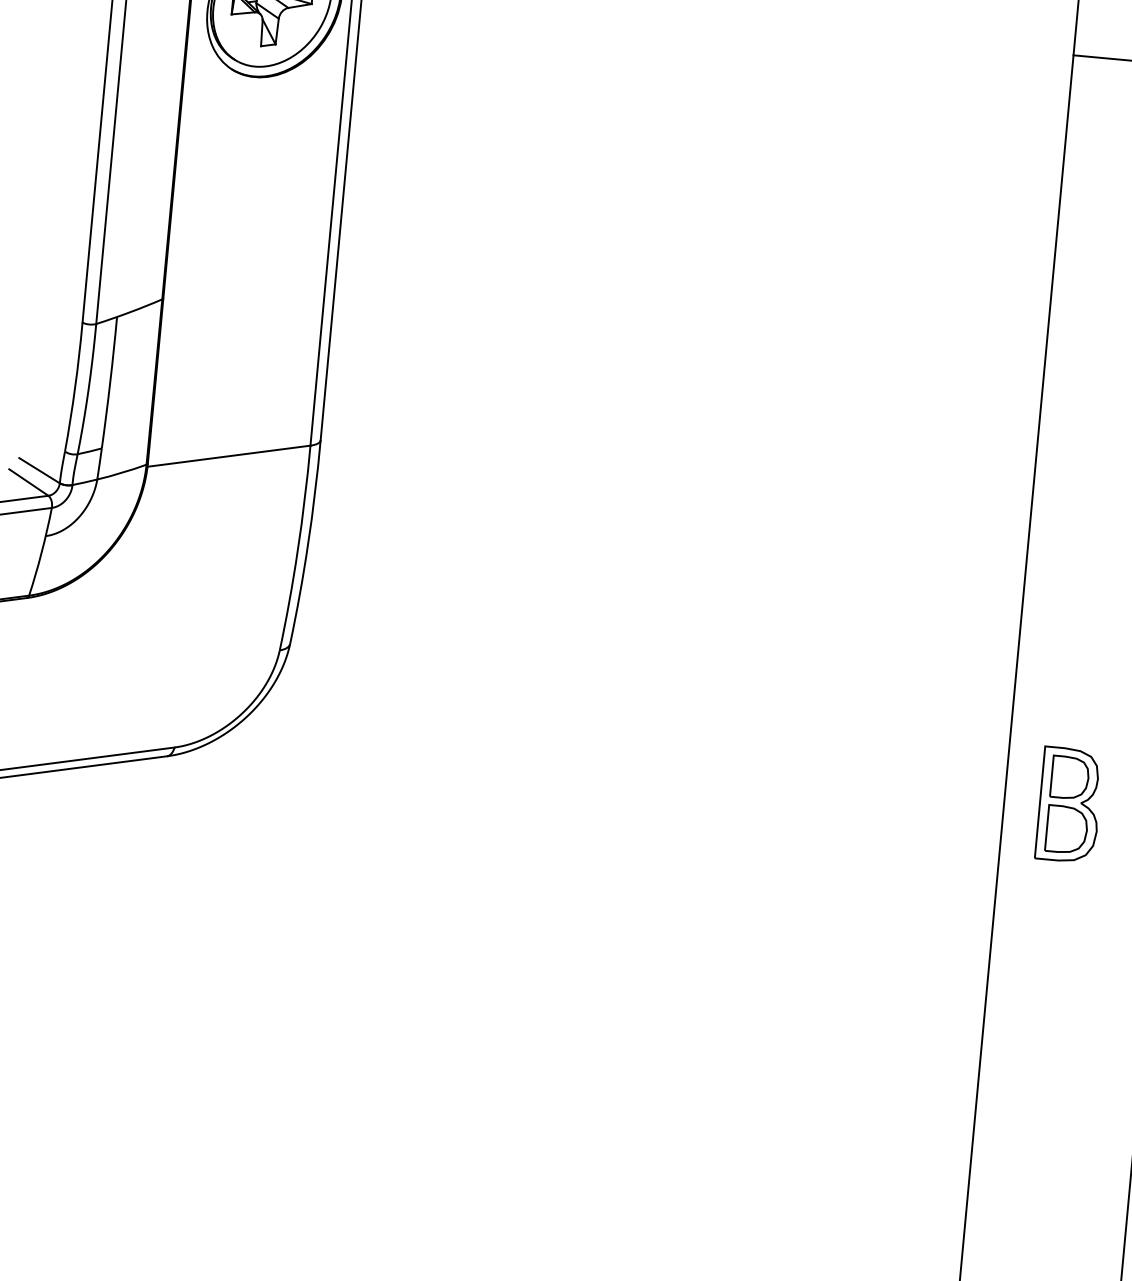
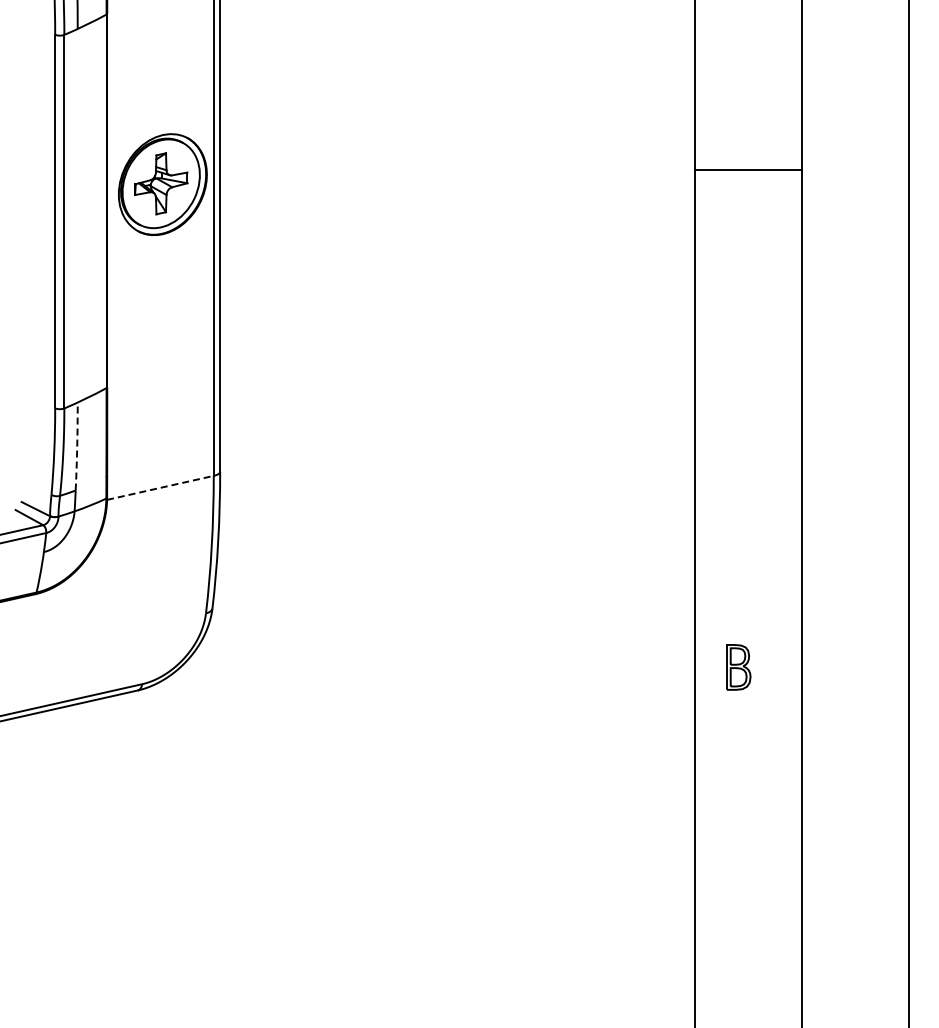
arc: (110, 382) -> (77, 446), solid -> dashed
line: (229, 455) -> (160, 487), solid -> dashed
part: (1069, 805) -> (738, 667), size x0.6

